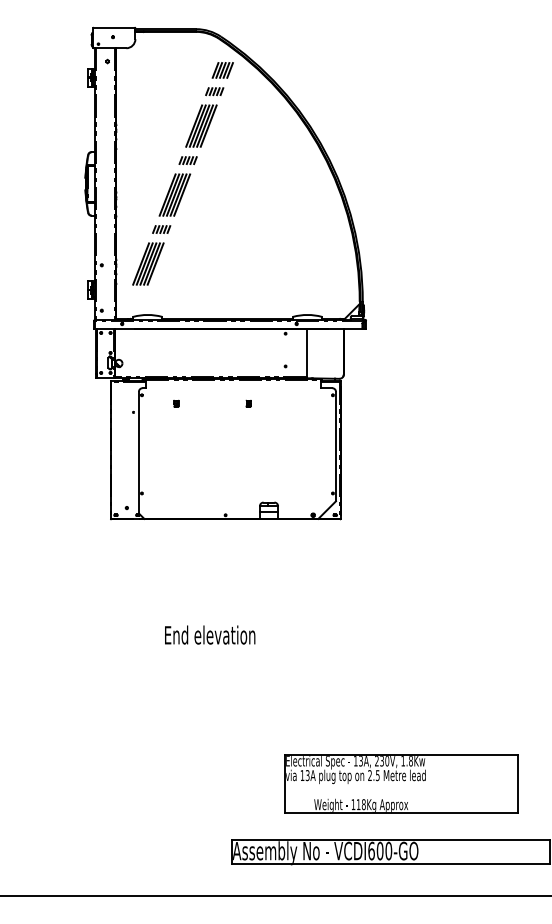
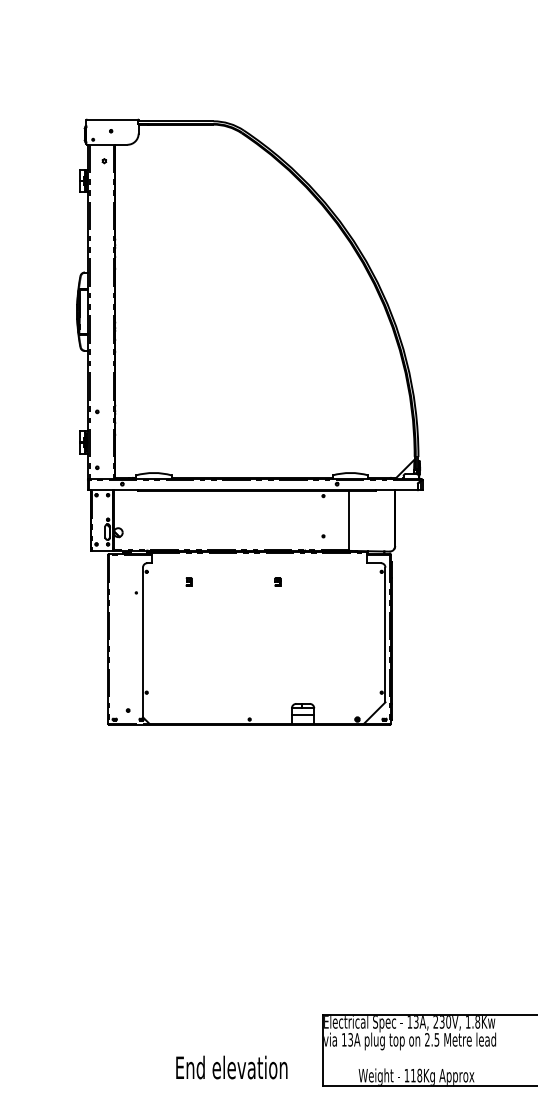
part: (182, 173) -> (196, 298), removed
text: (210, 634) -> (232, 1066), moved

